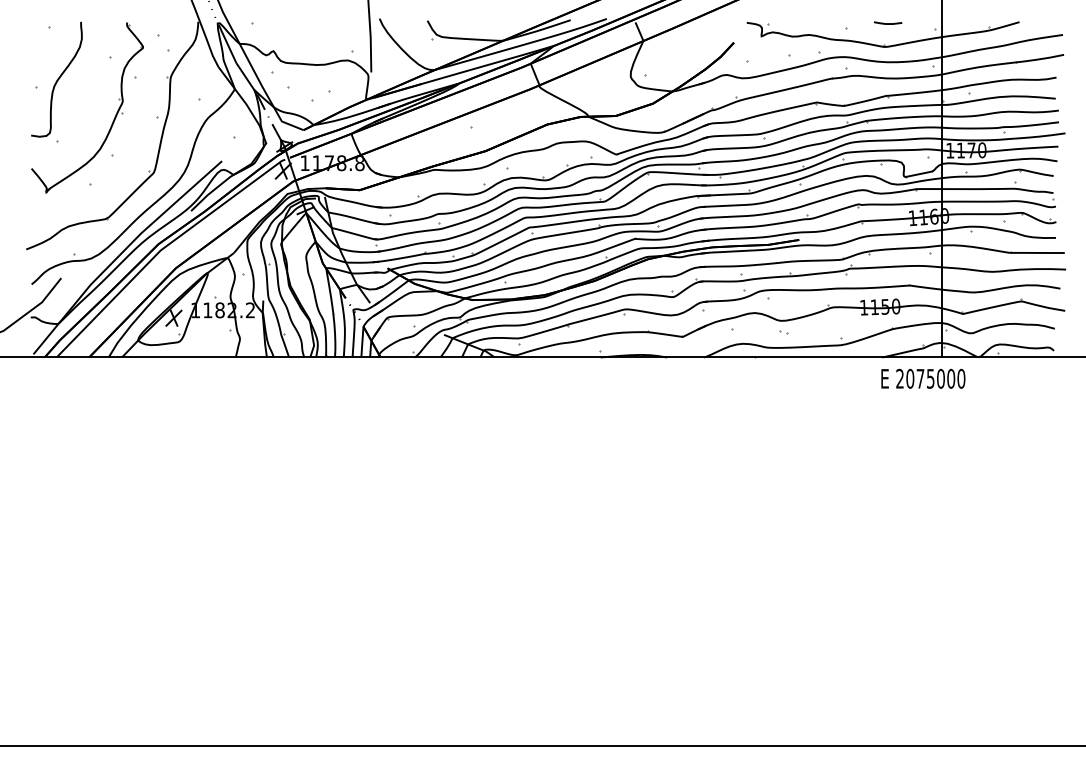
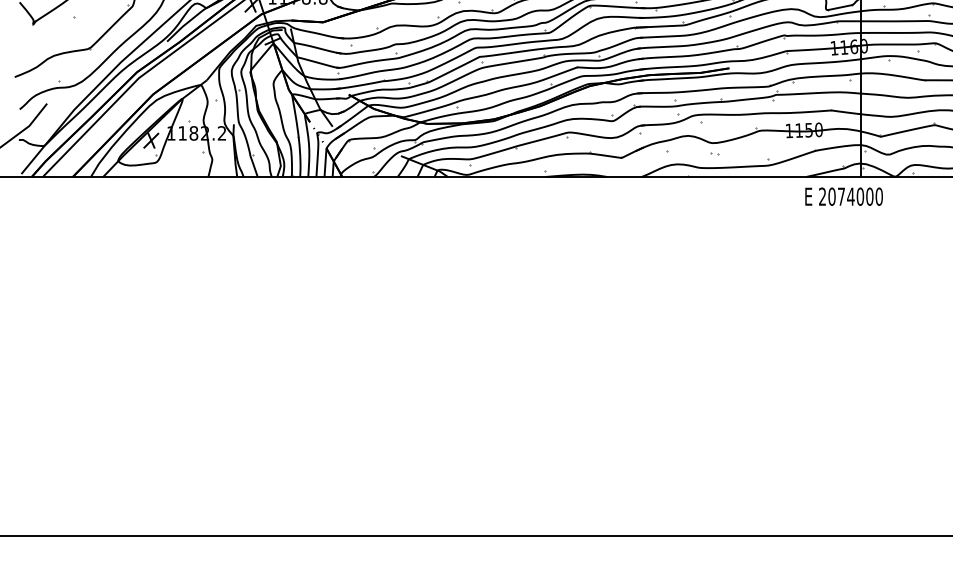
text: (930, 378) -> (850, 196), 2075000 -> 2074000

